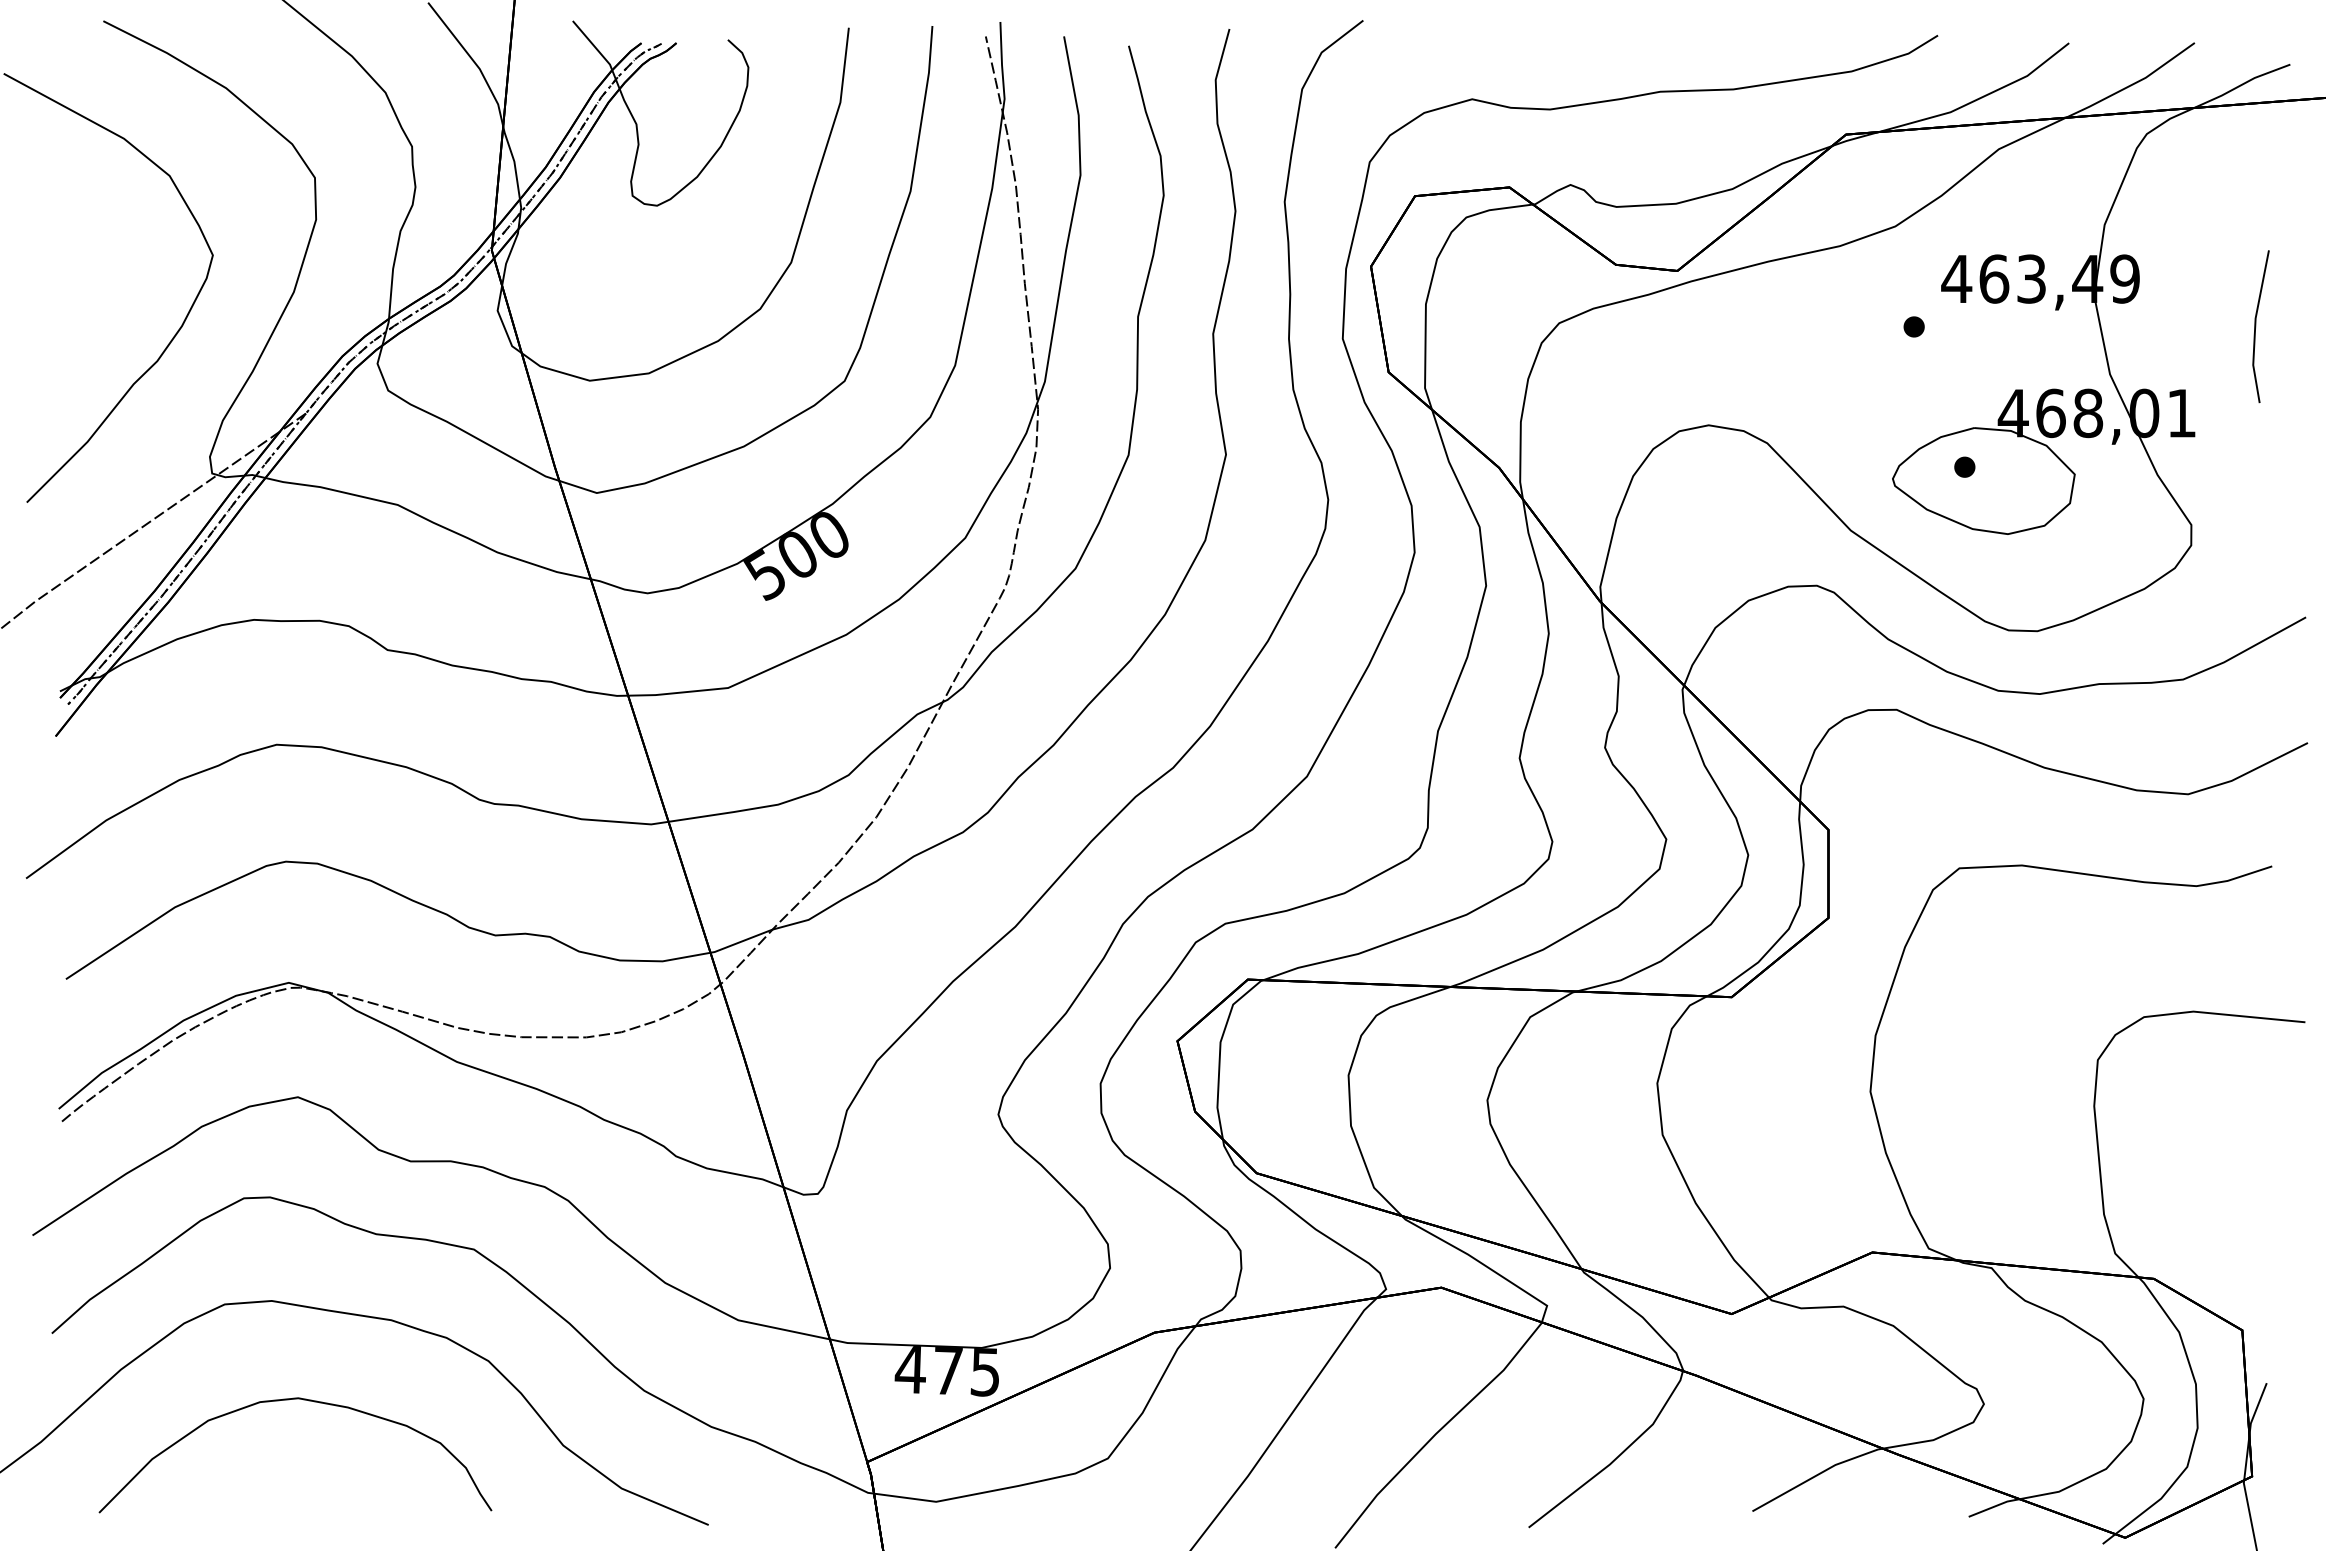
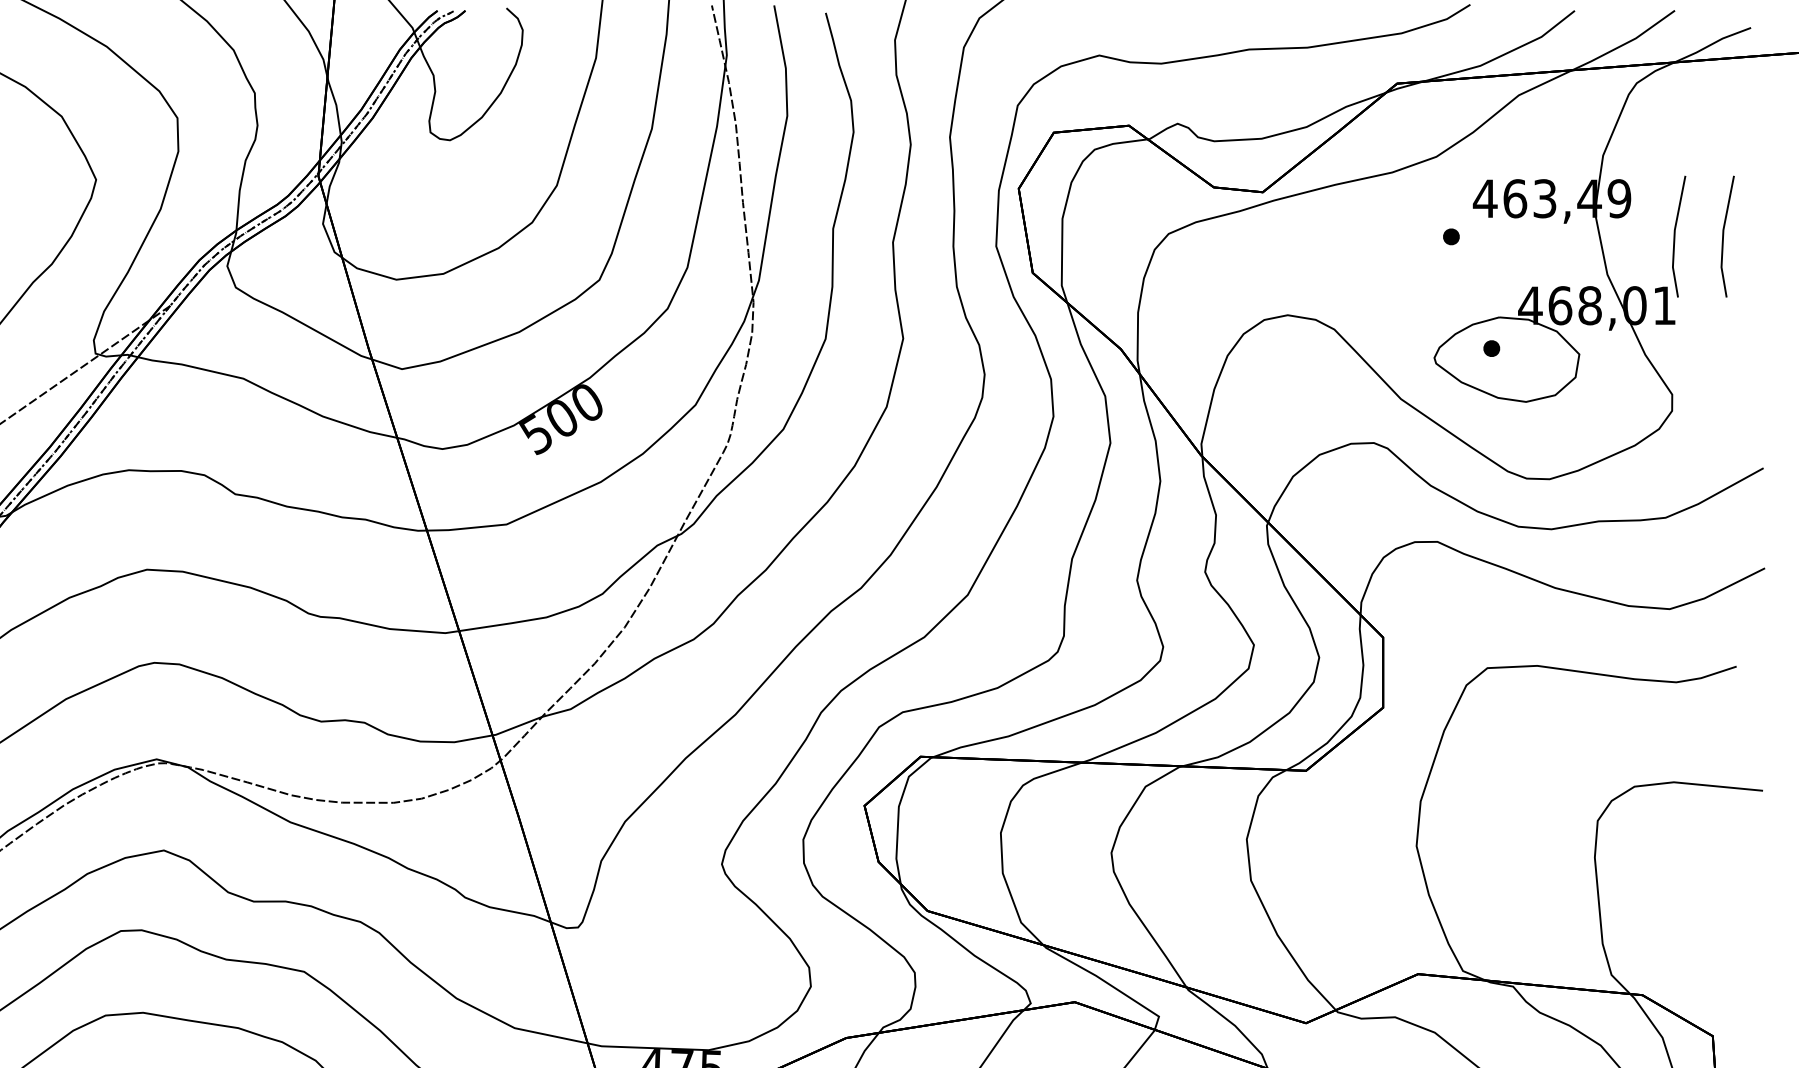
line: (2195, 326) -> (1675, 236), added

